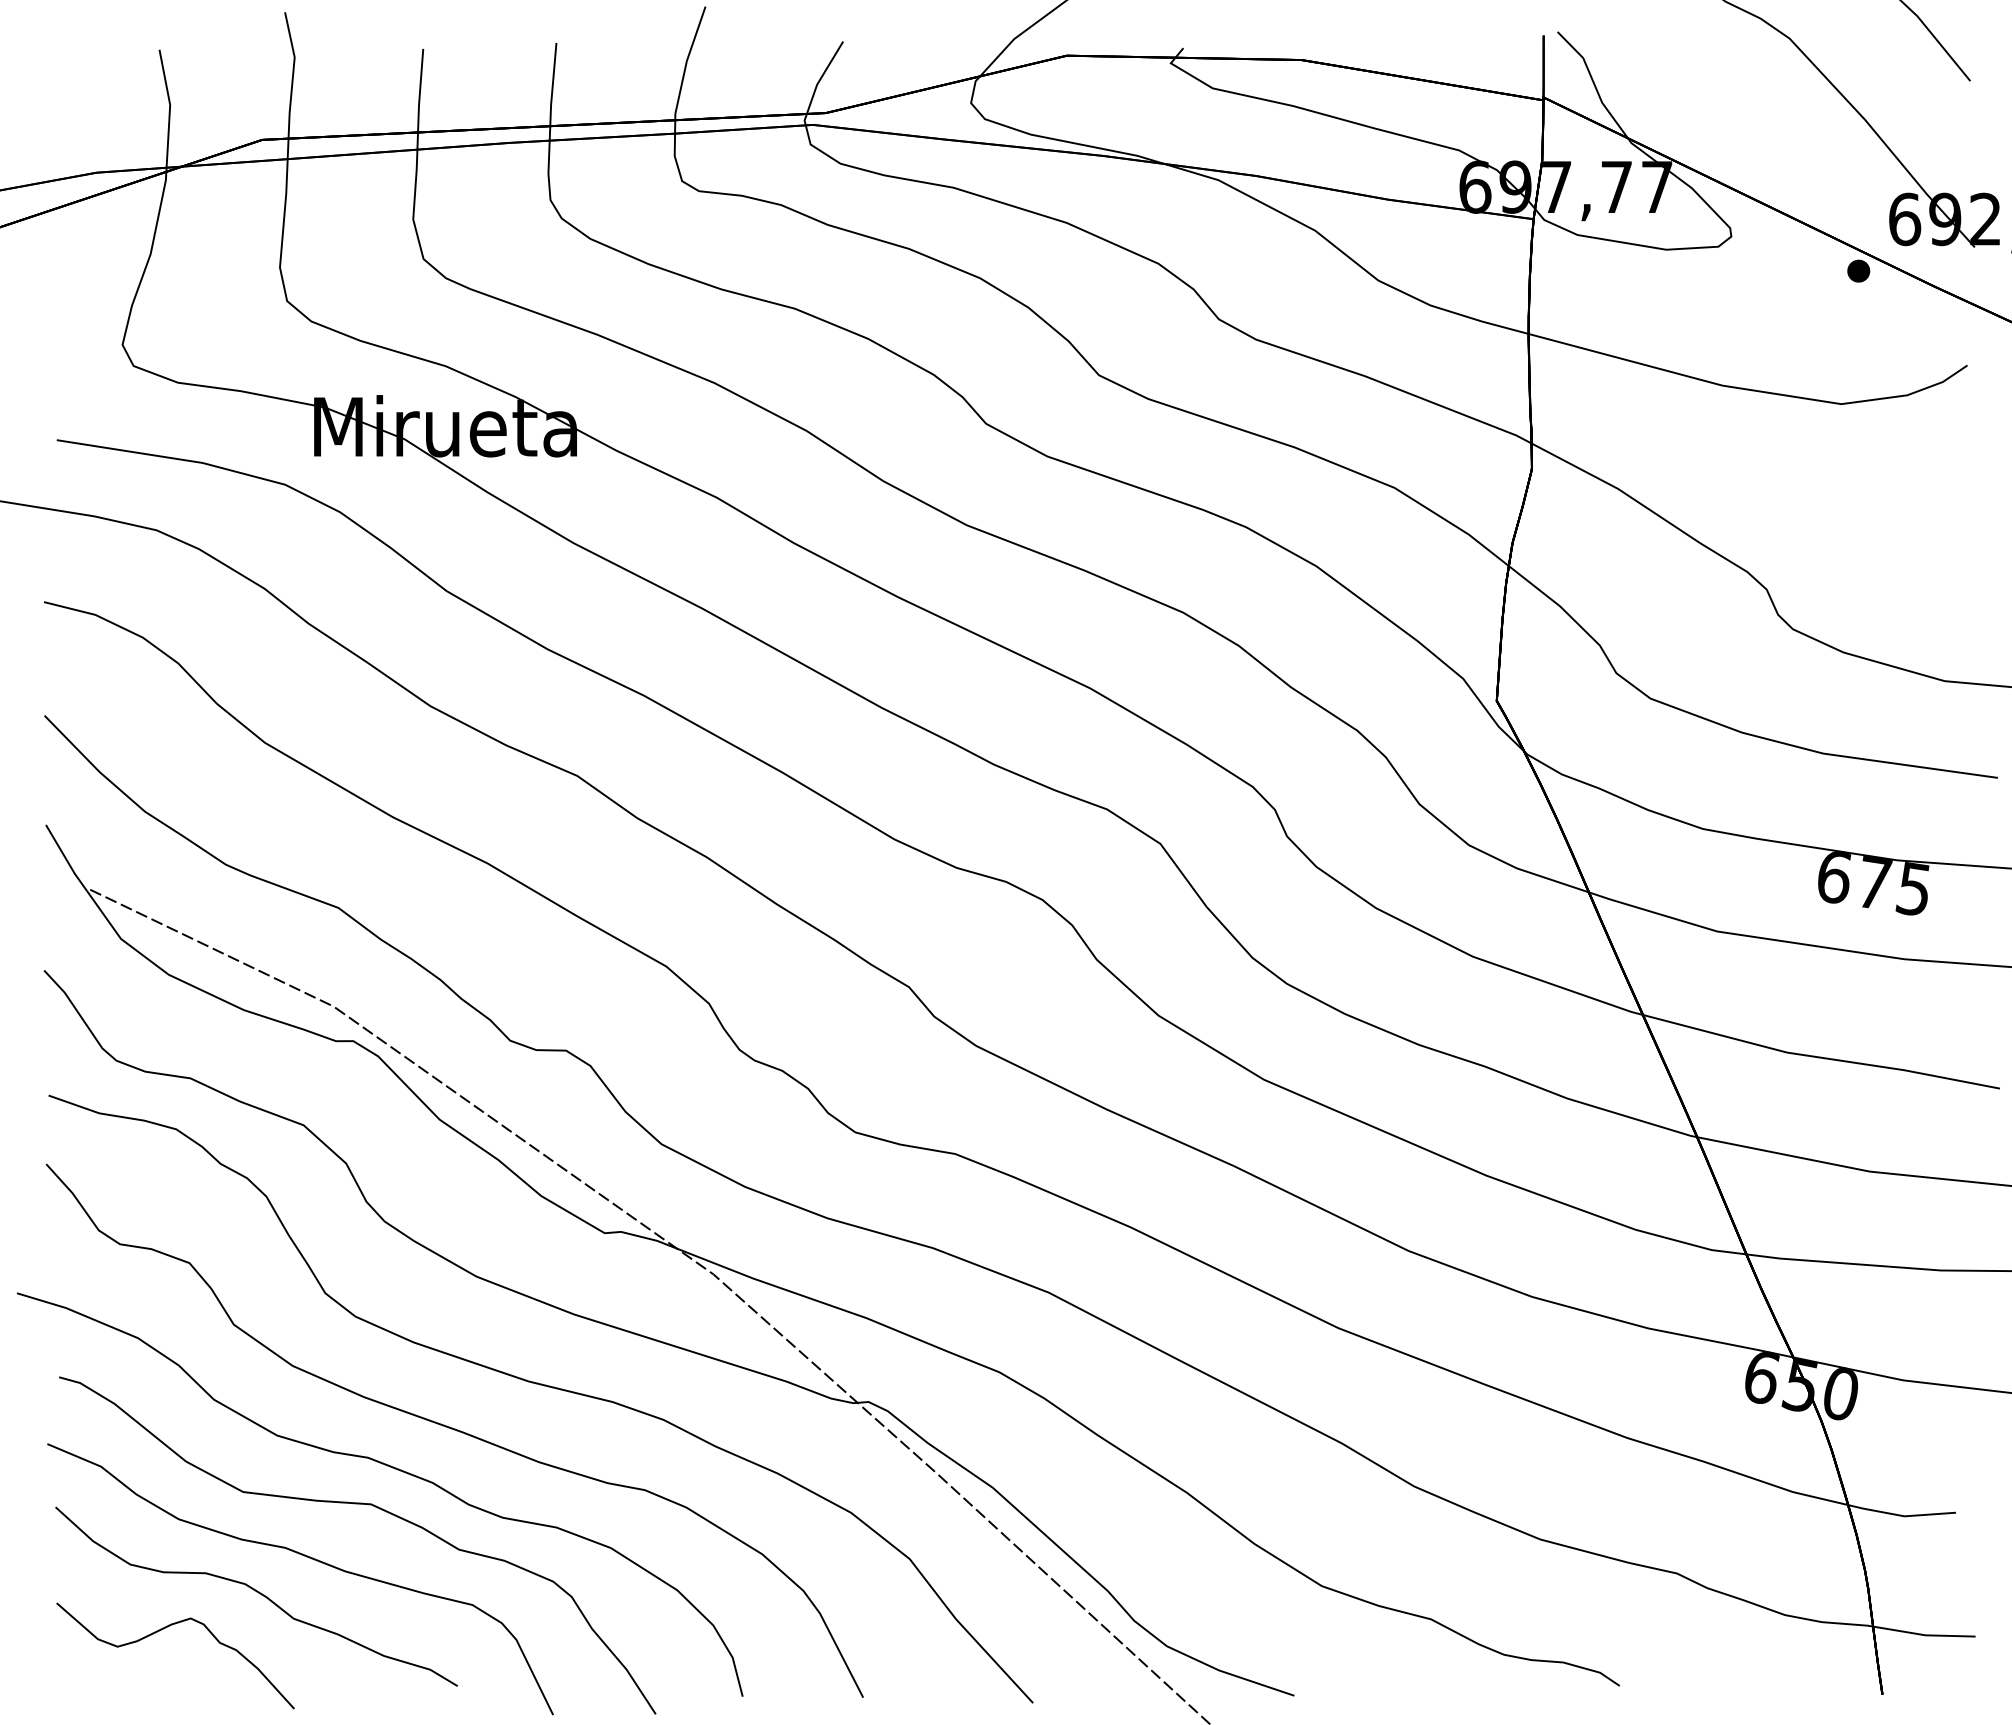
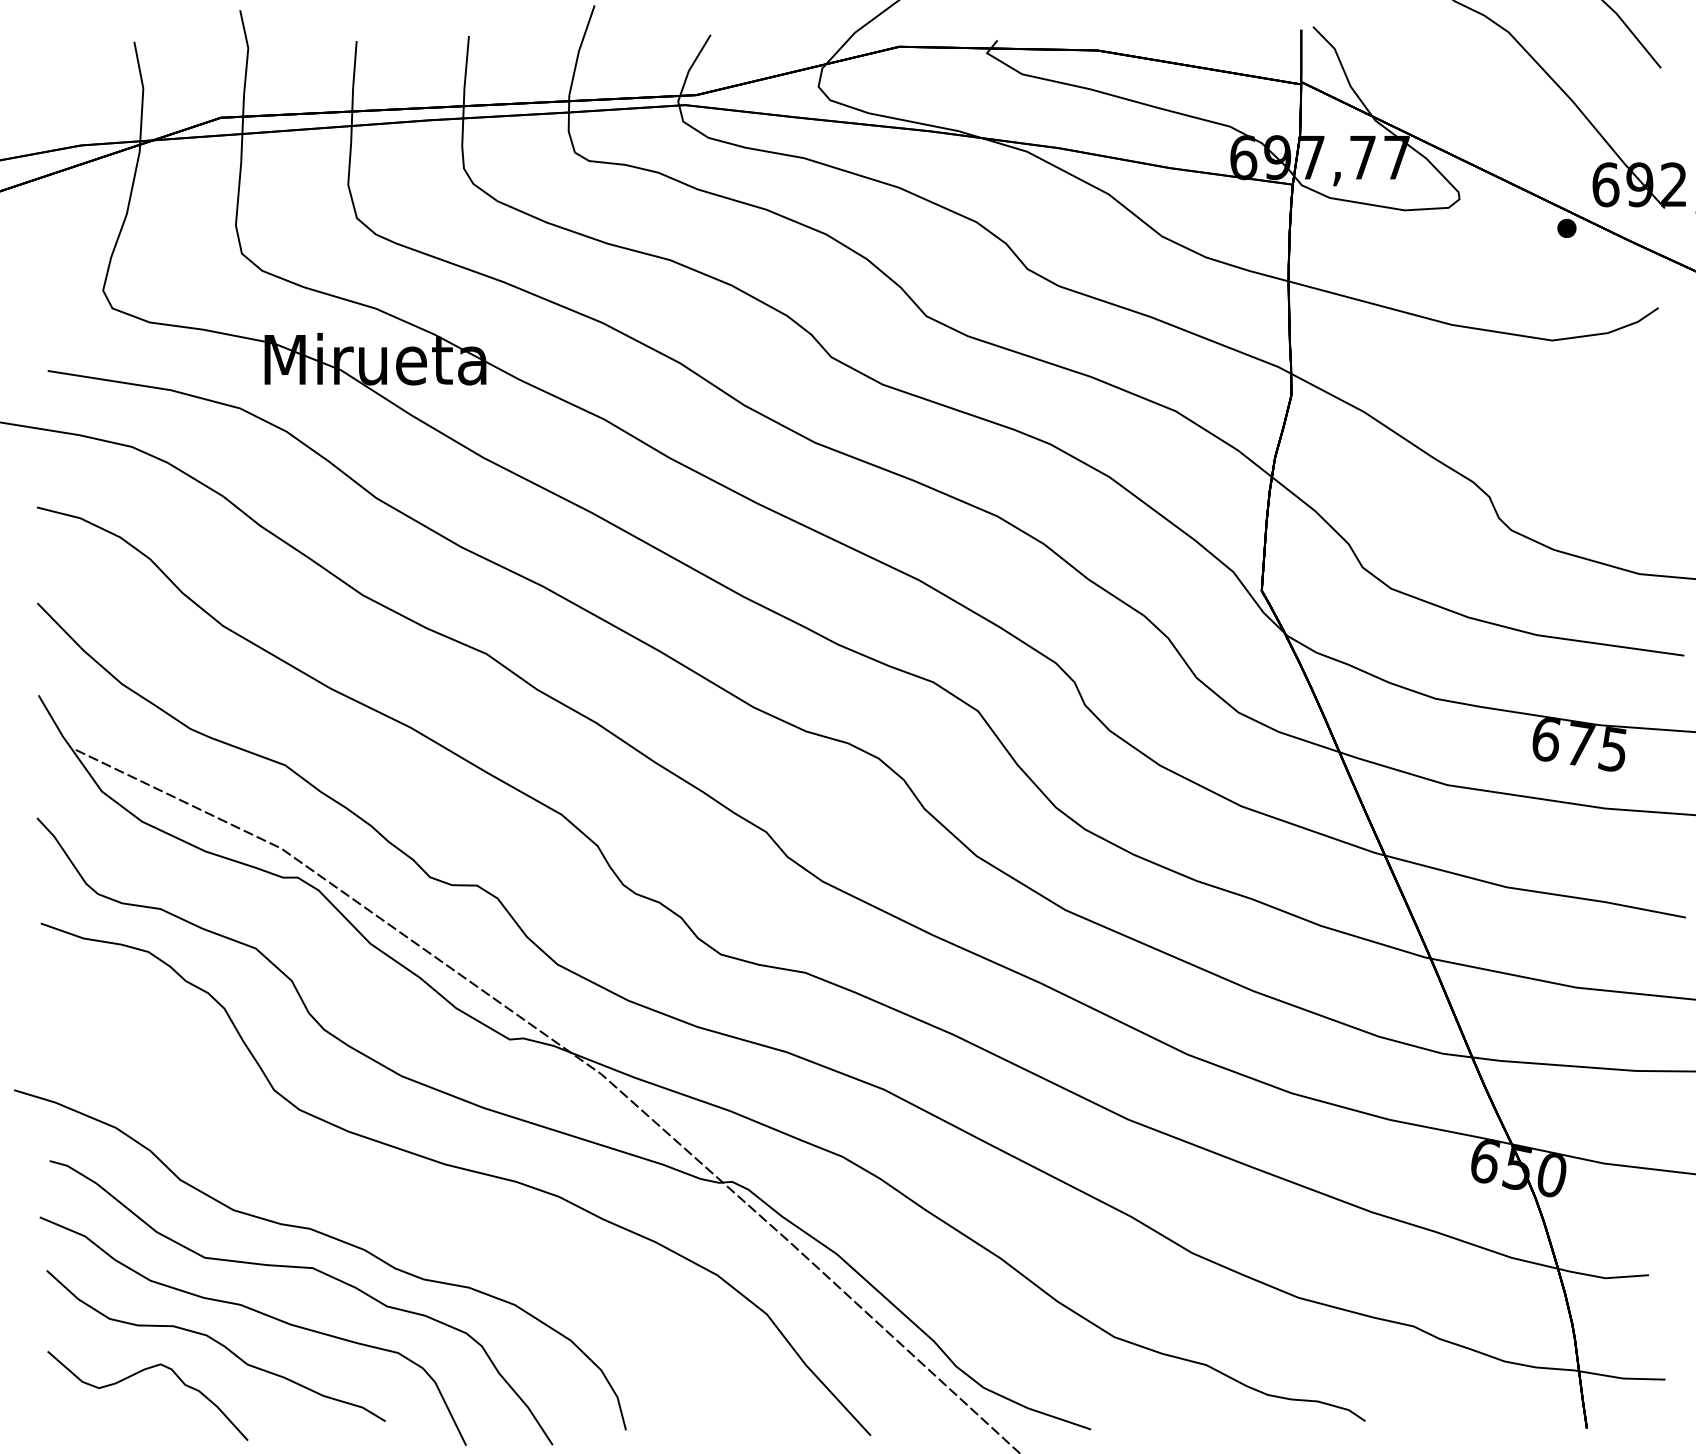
curve: (454, 1430) -> (383, 1205), removed

